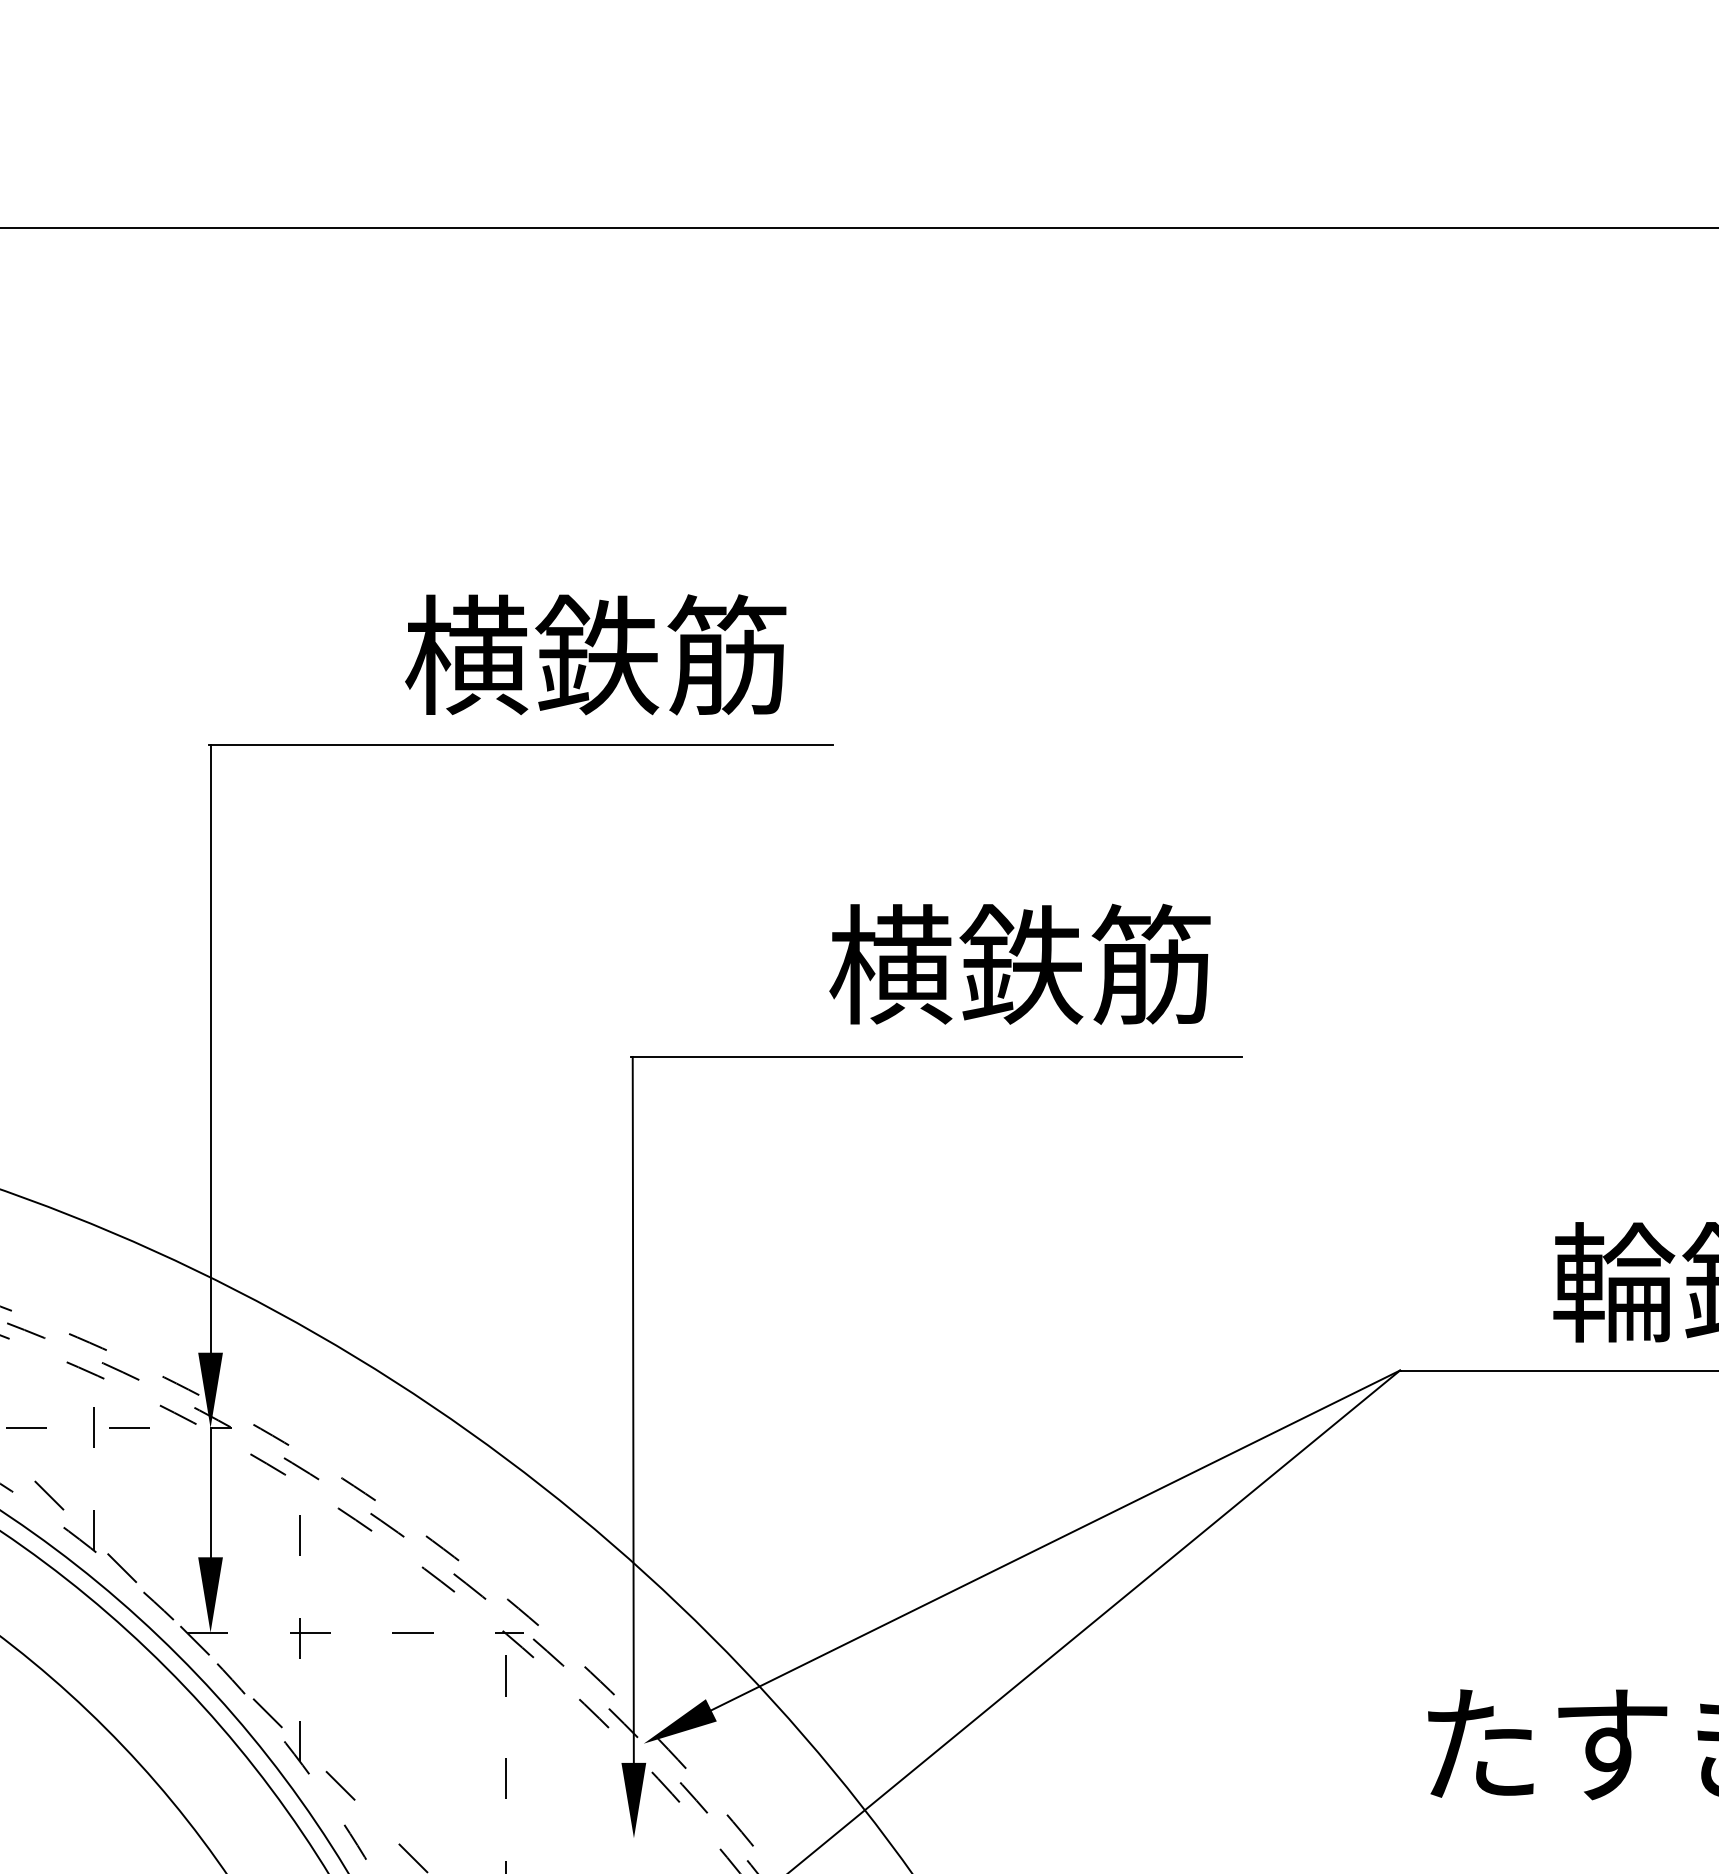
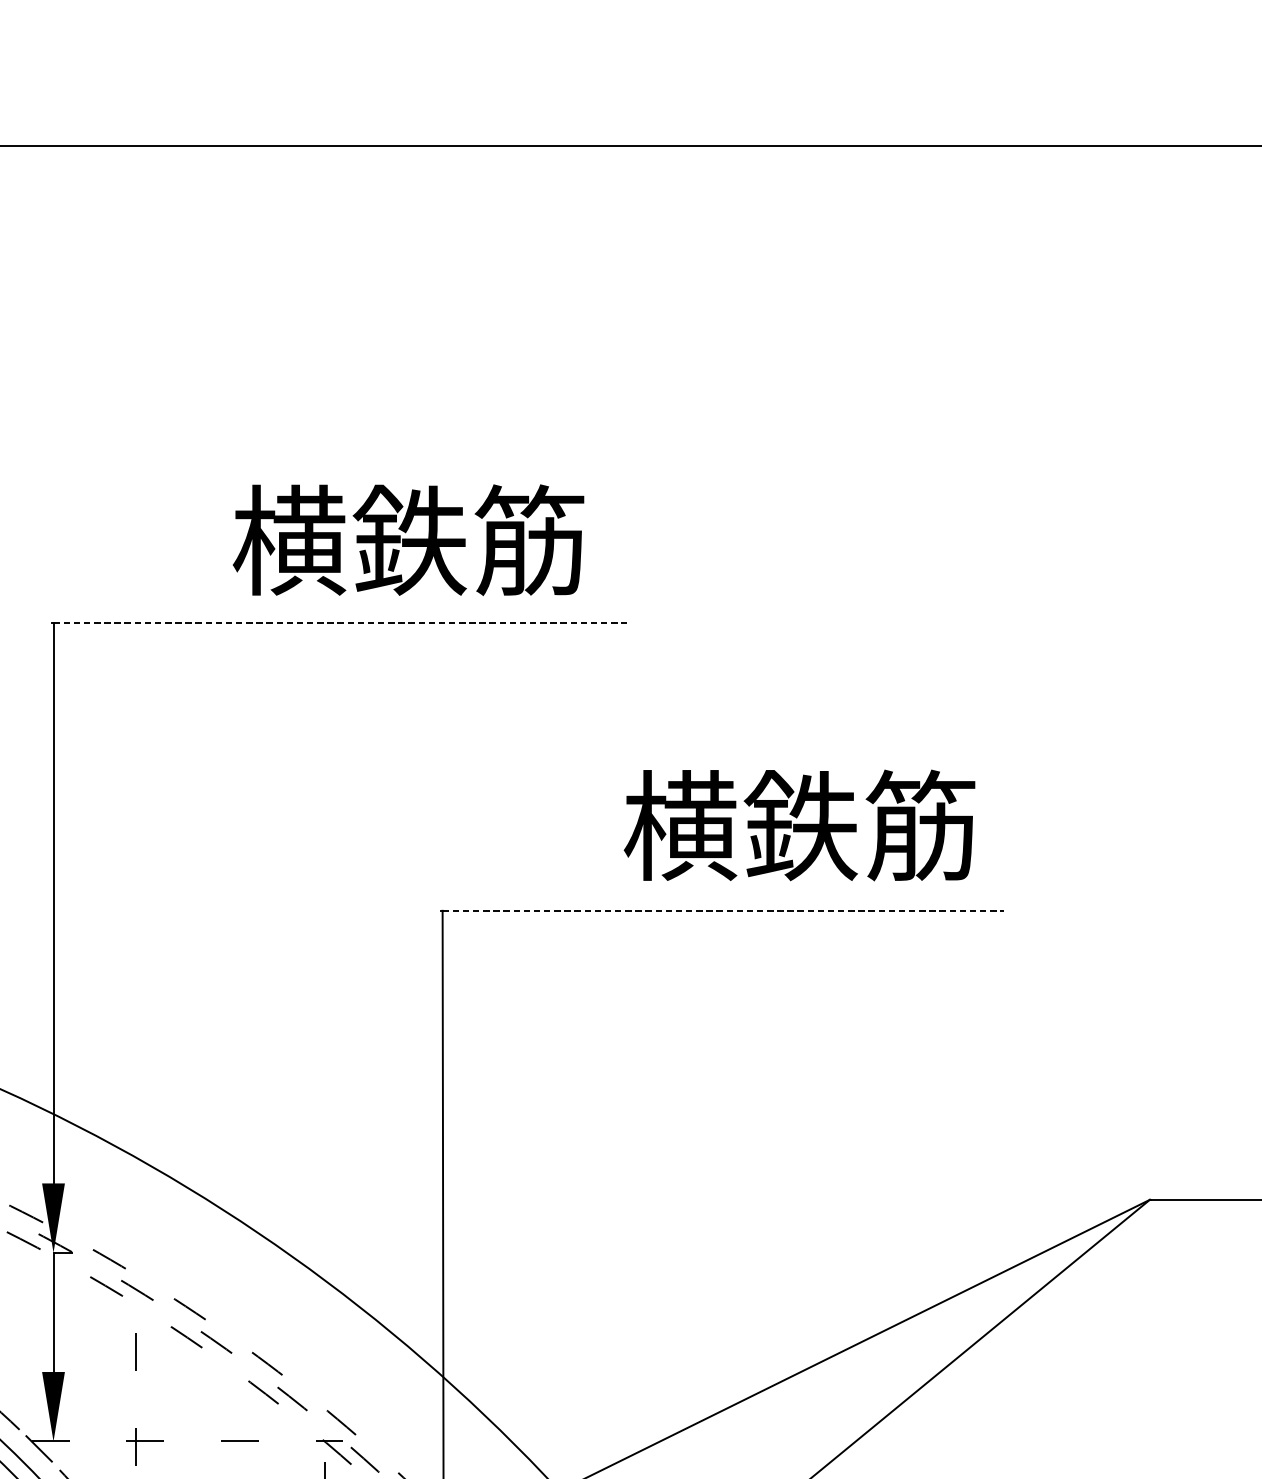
line: (522, 744) -> (341, 622), solid -> dashed
line: (937, 1056) -> (723, 910), solid -> dashed

